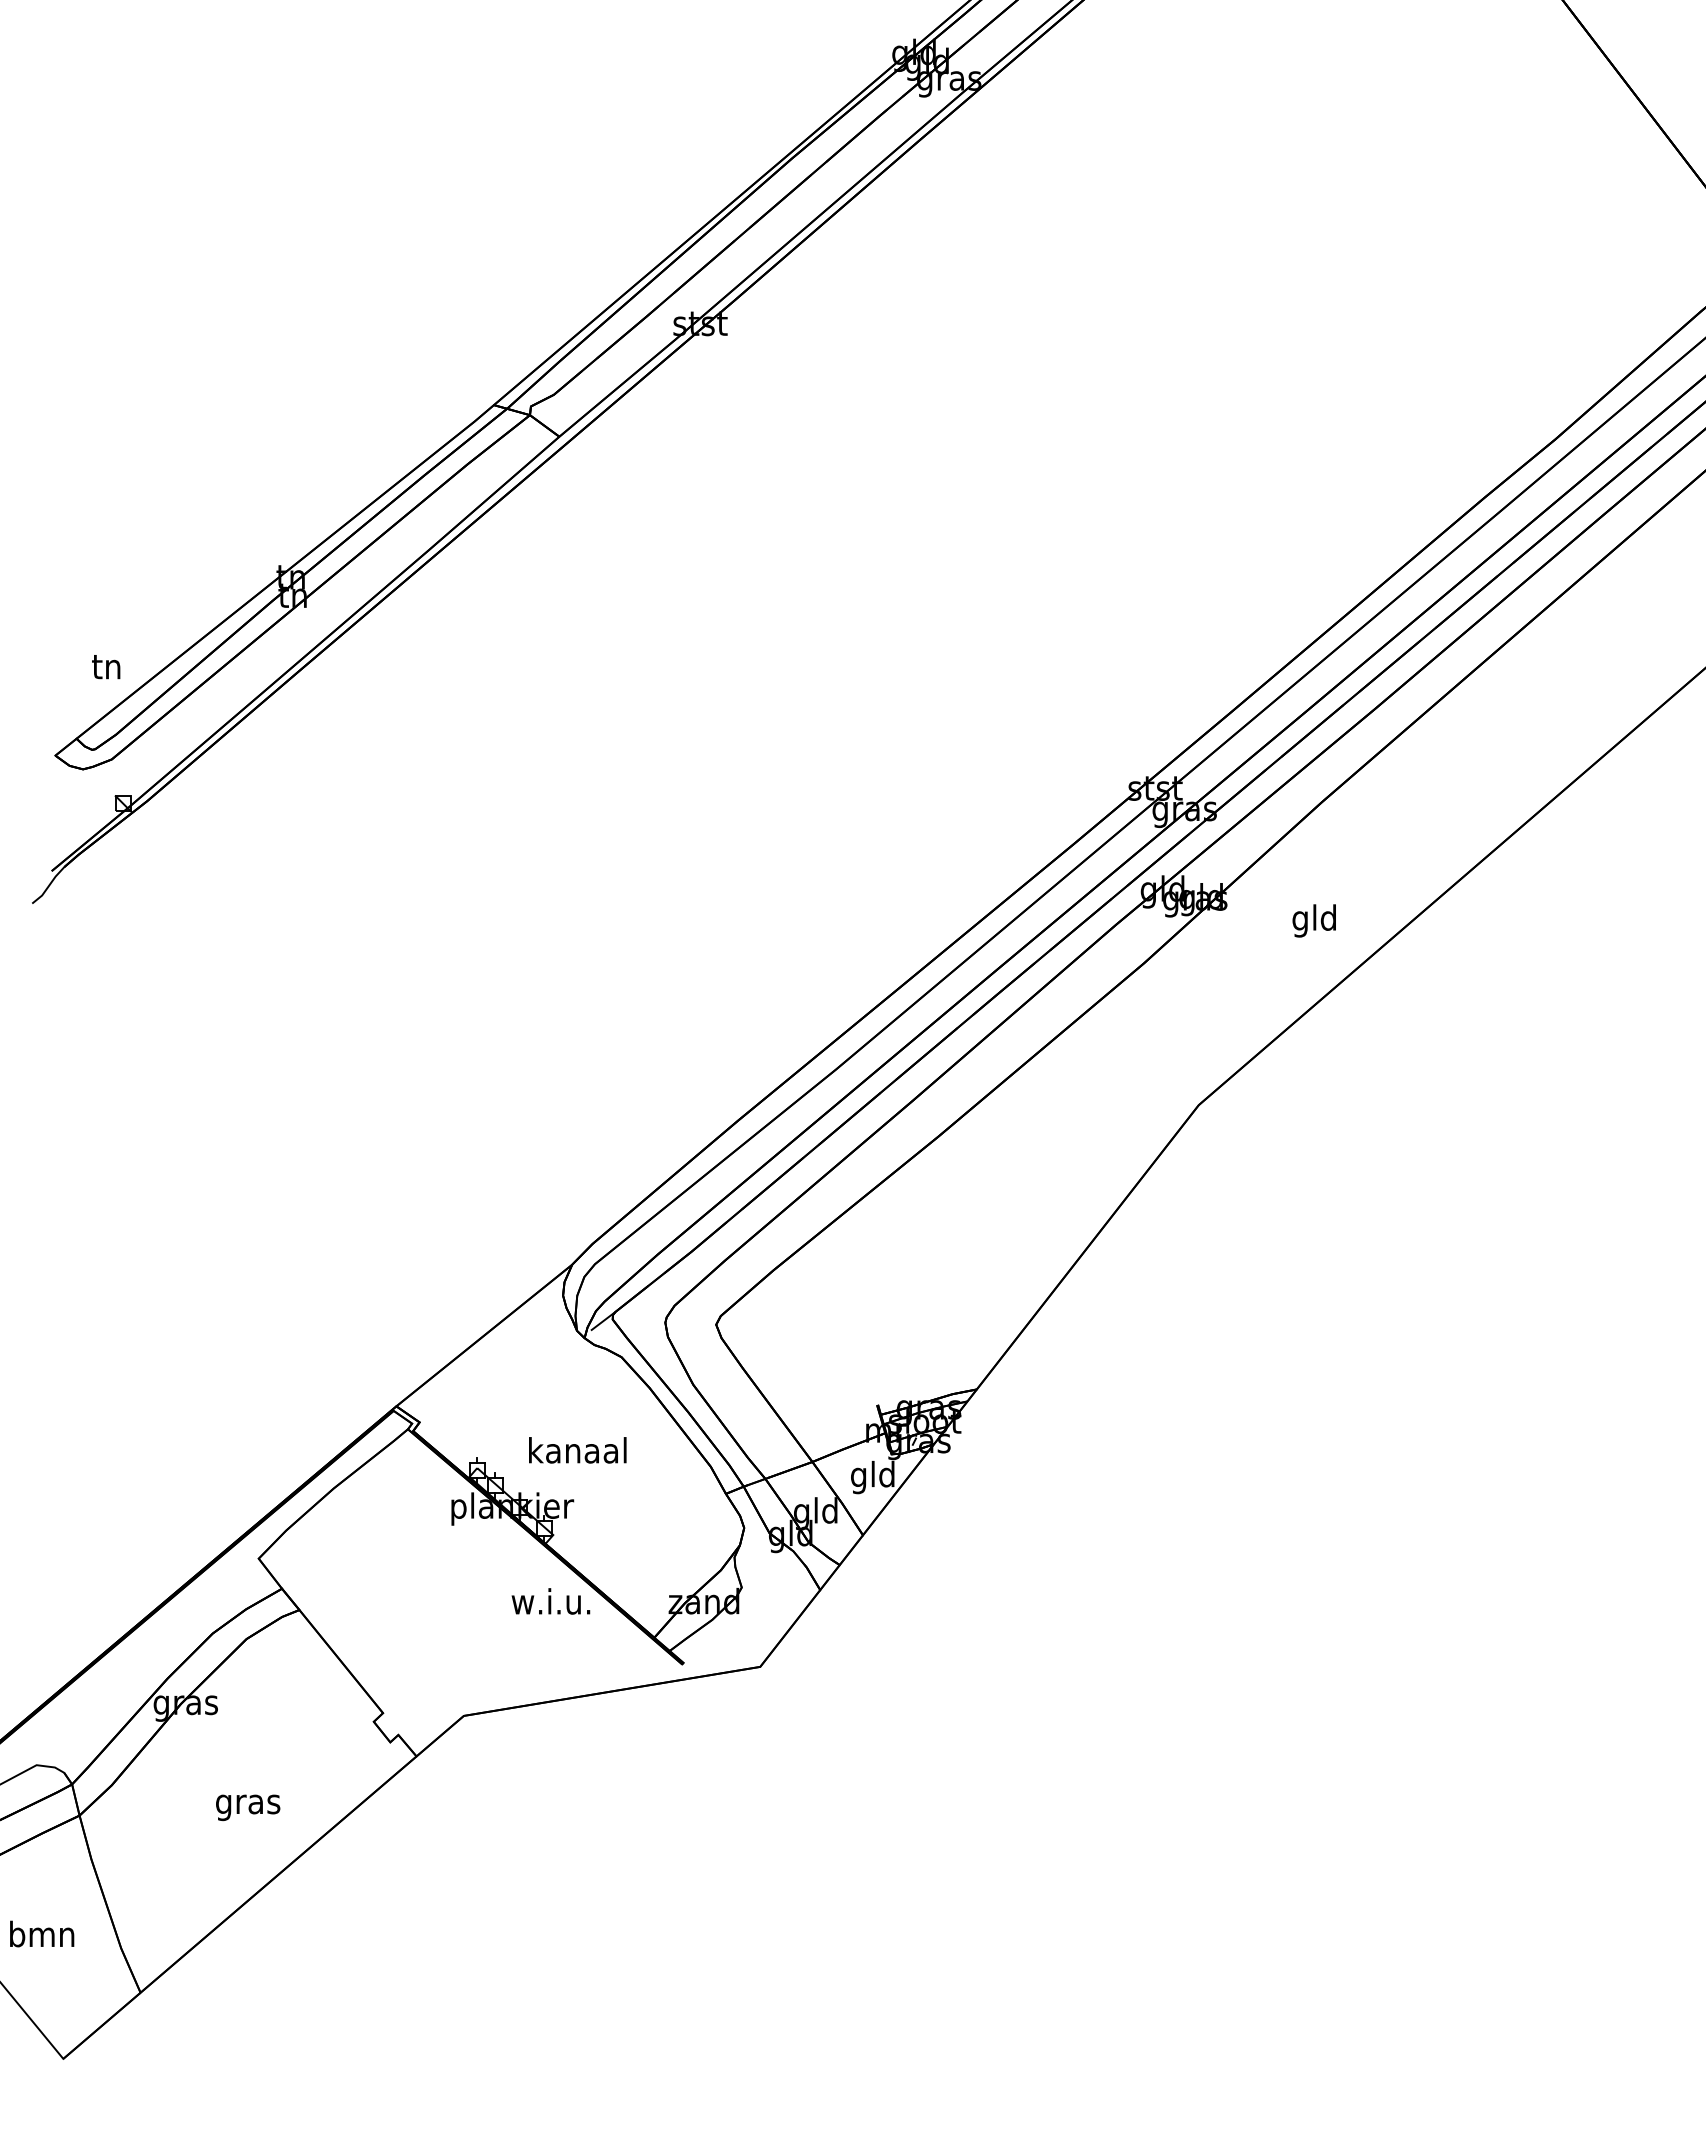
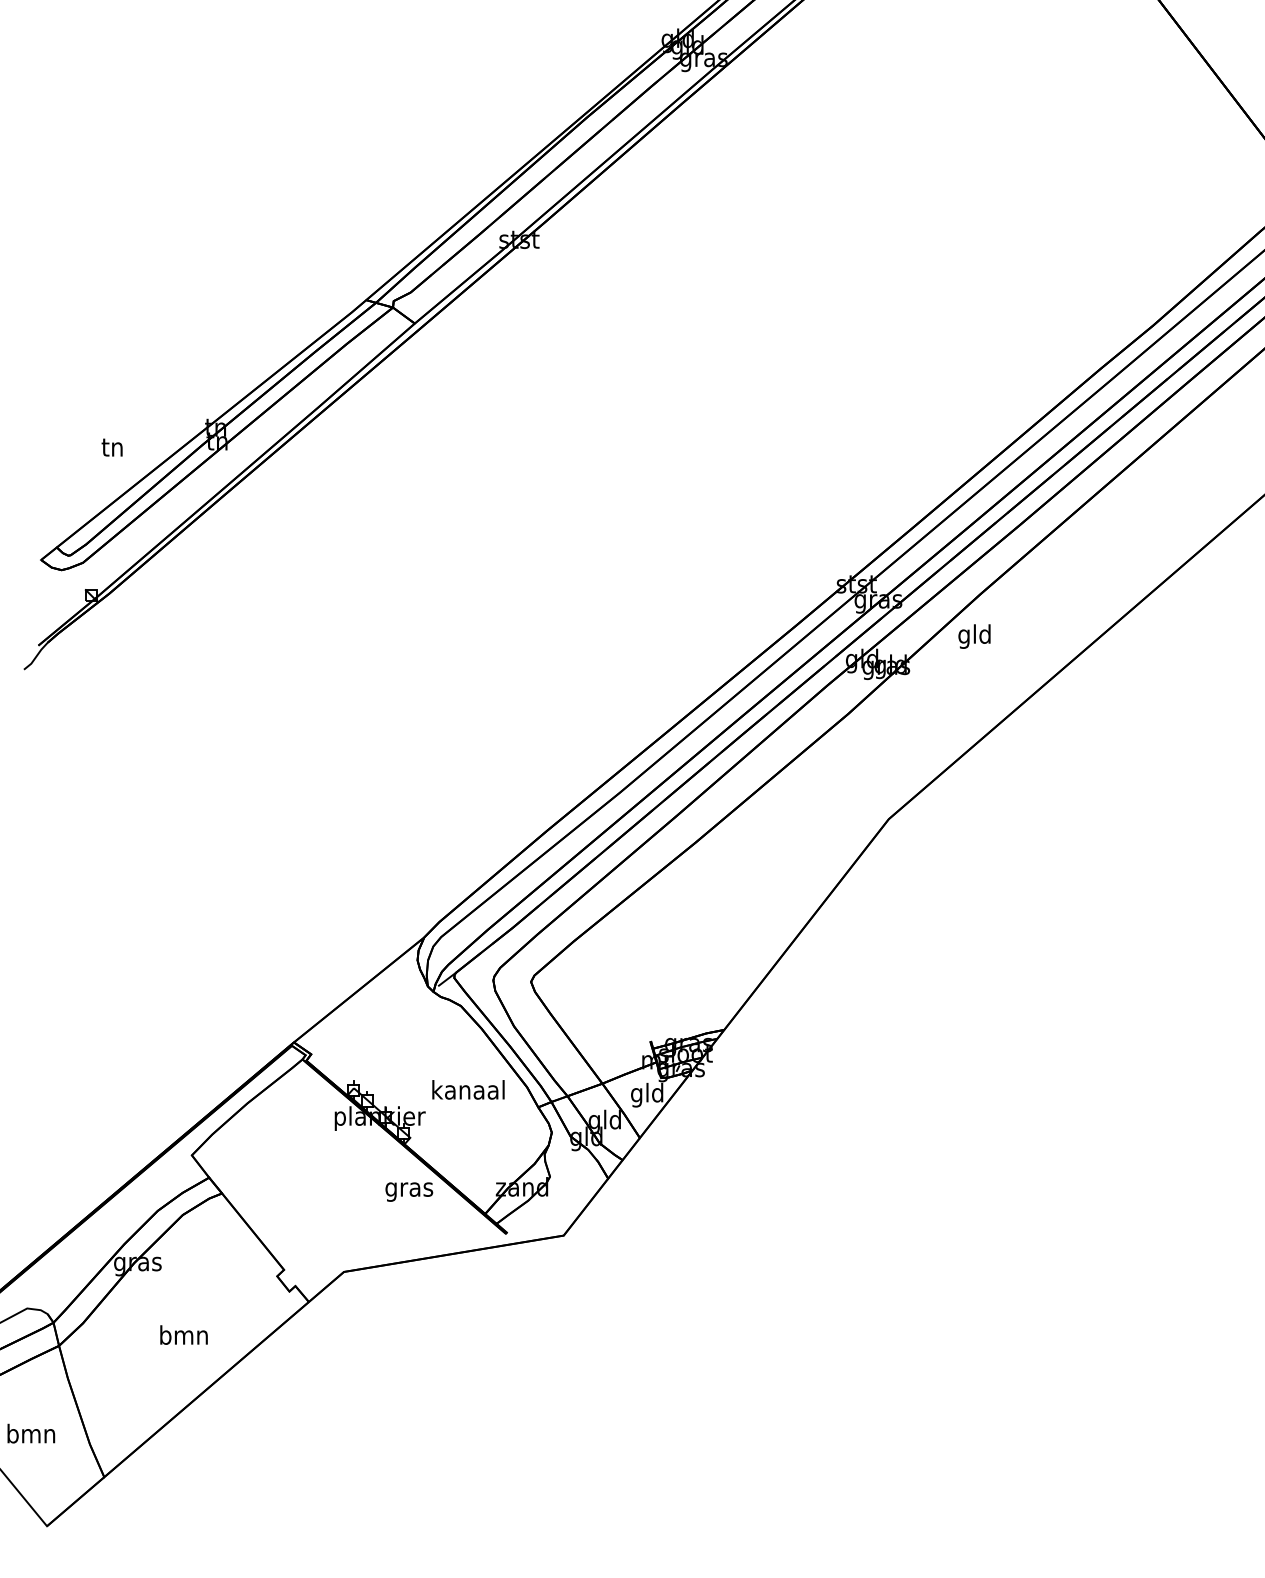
text: (106, 667) -> (112, 447), moved
text: (1313, 920) -> (973, 636), moved
text: (577, 1450) -> (468, 1090), moved
text: (550, 1604) -> (408, 1189), w.i.u. -> gras
text: (248, 1804) -> (184, 1337), gras -> bmn

